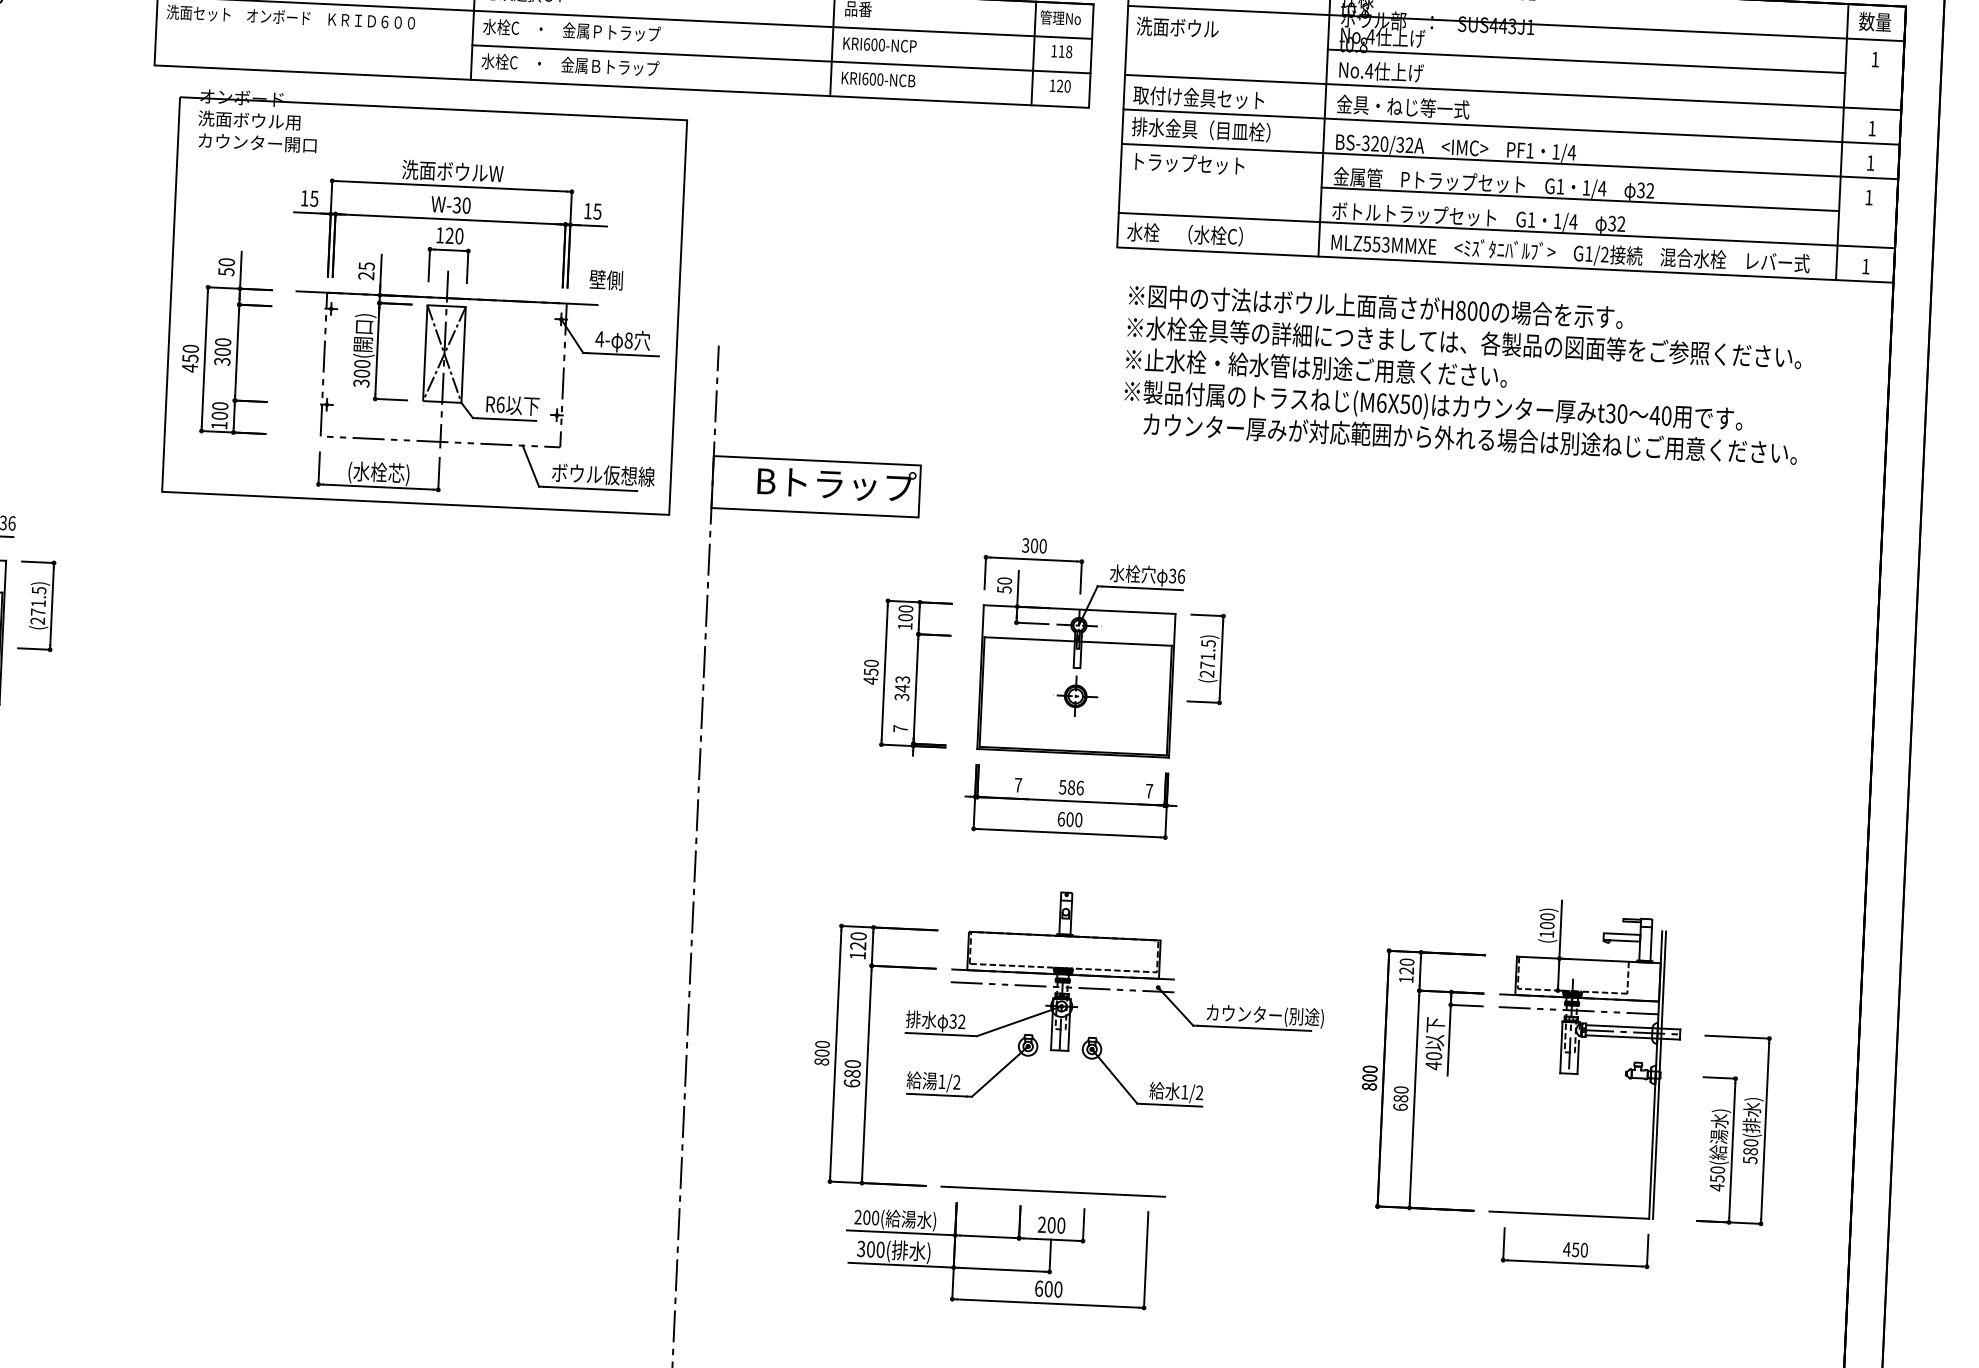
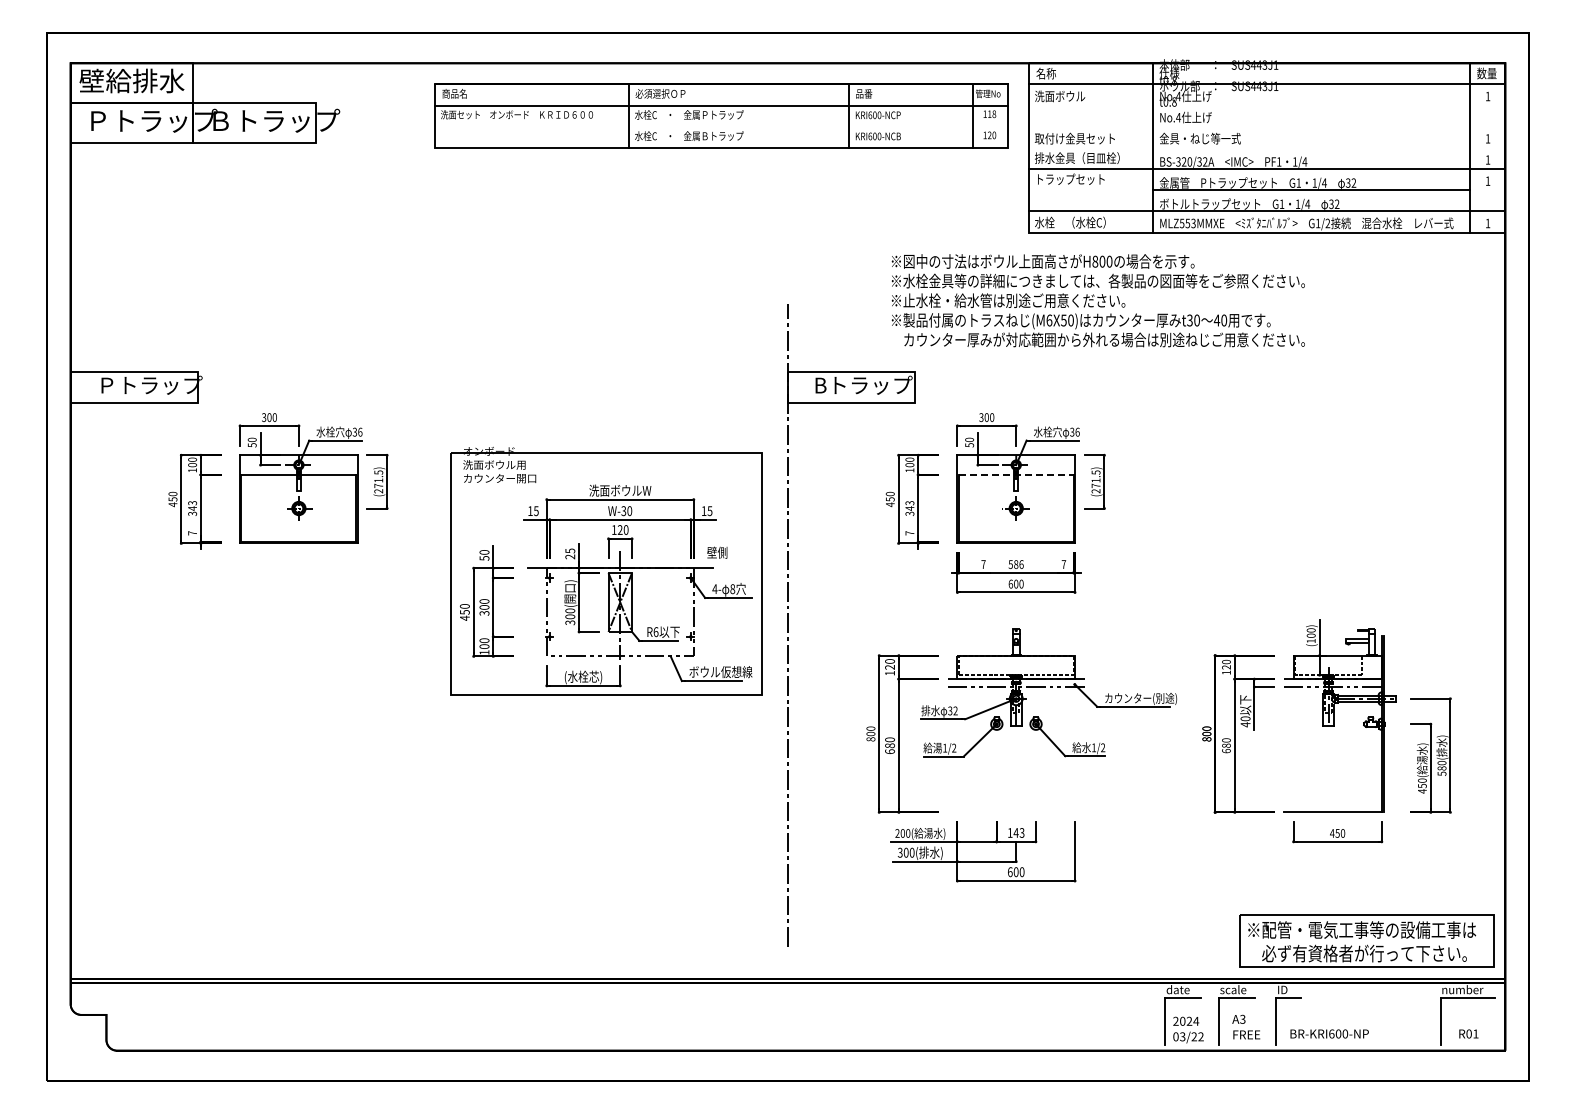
line: (780, 58) -> (817, 126), removed
line: (1586, 61) -> (1311, 105), removed
line: (1513, 92) -> (1267, 126), removed
line: (1512, 126) -> (1267, 147), removed
part: (424, 300) -> (606, 570), moved
text: (1461, 374) -> (1097, 300), moved
line: (1078, 640) -> (1016, 474), solid -> dashed
line: (1052, 1191) -> (1015, 812), removed
text: (1050, 1224) -> (1015, 832), 200 -> 143

